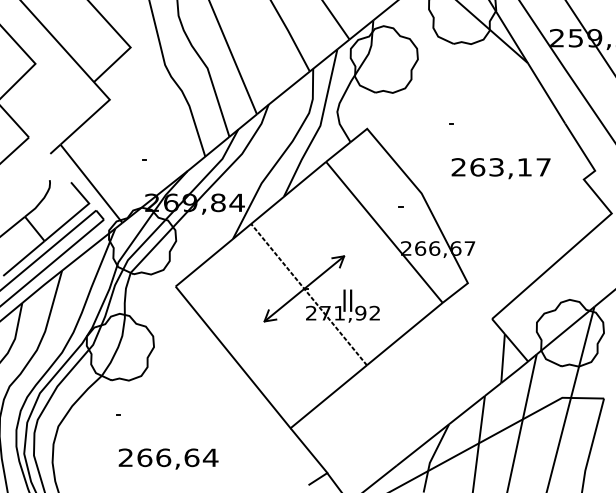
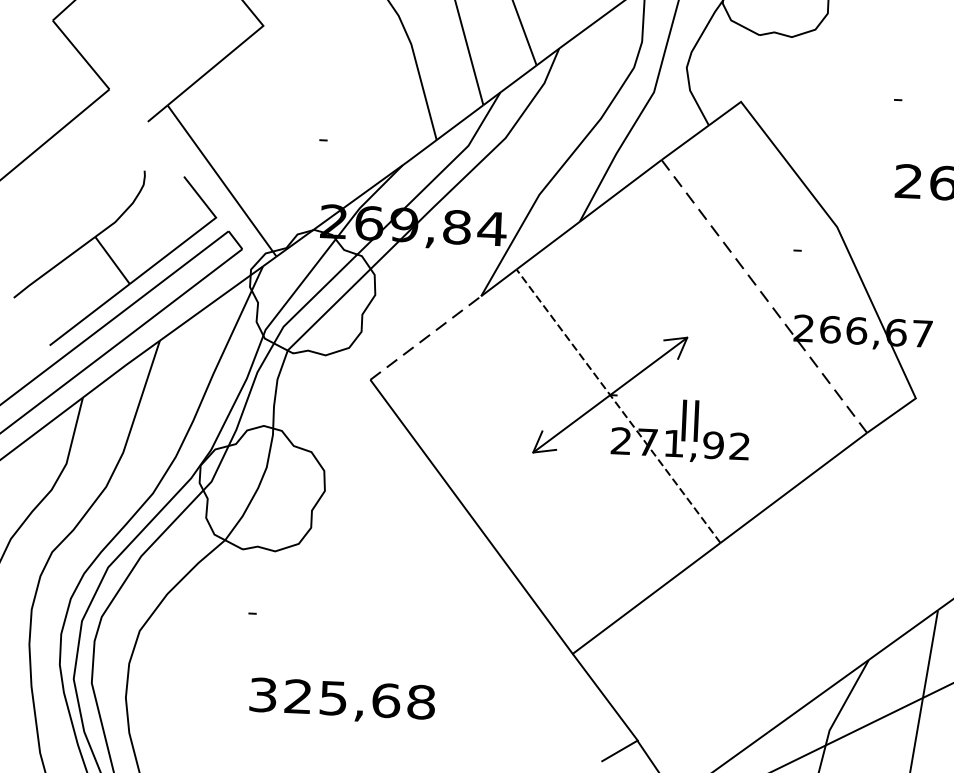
line: (384, 232) -> (764, 296), solid -> dashed
line: (204, 262) -> (426, 337), solid -> dashed
text: (168, 457) -> (342, 698), 266,64 -> 325,68

